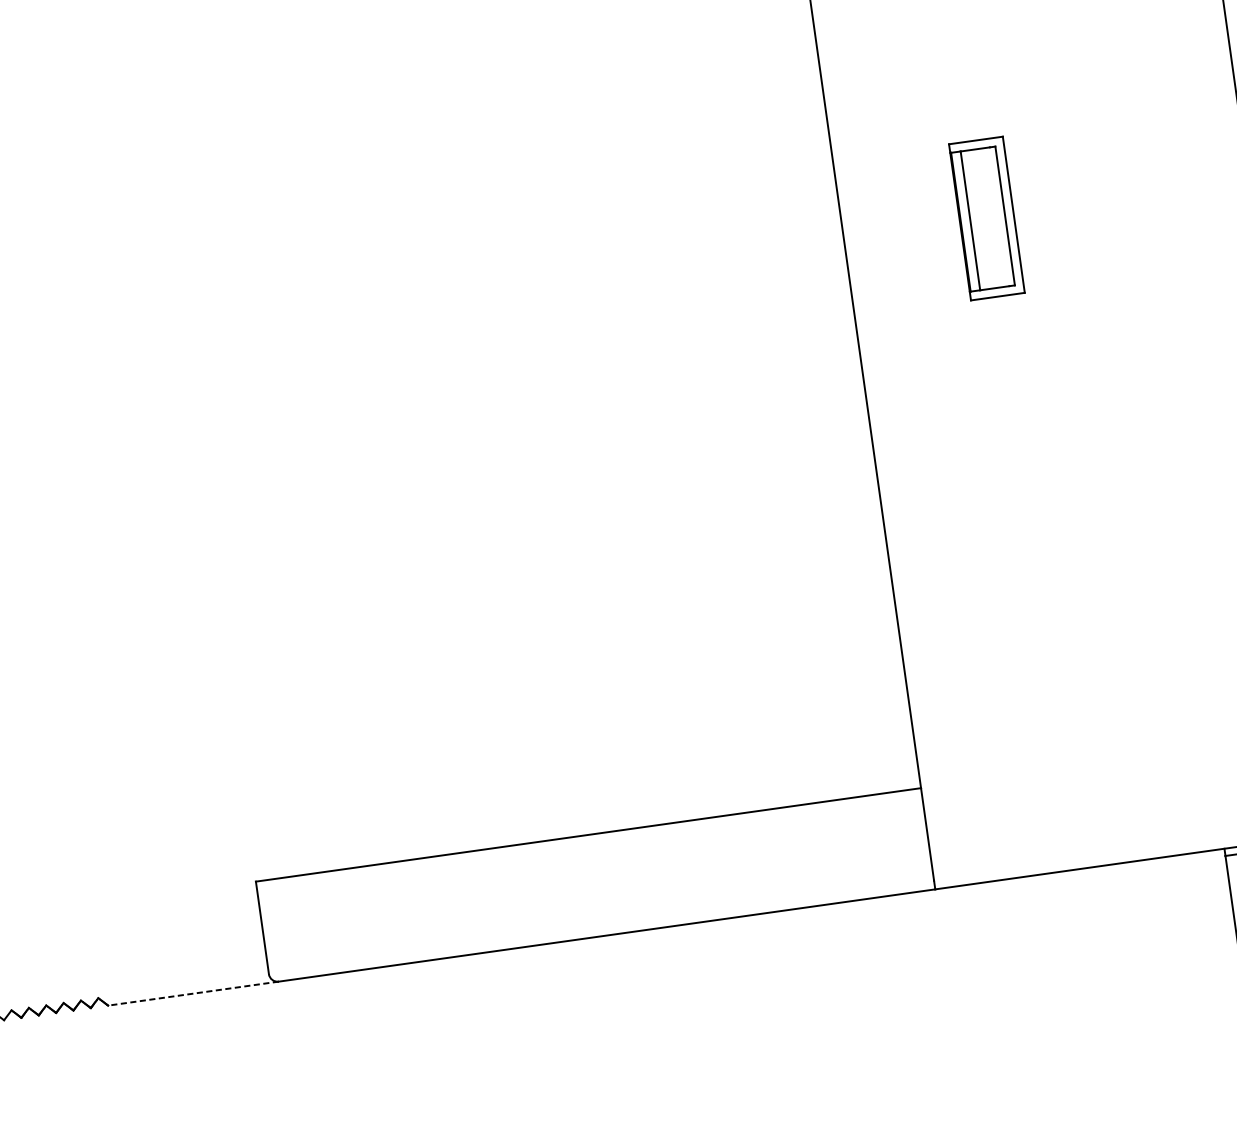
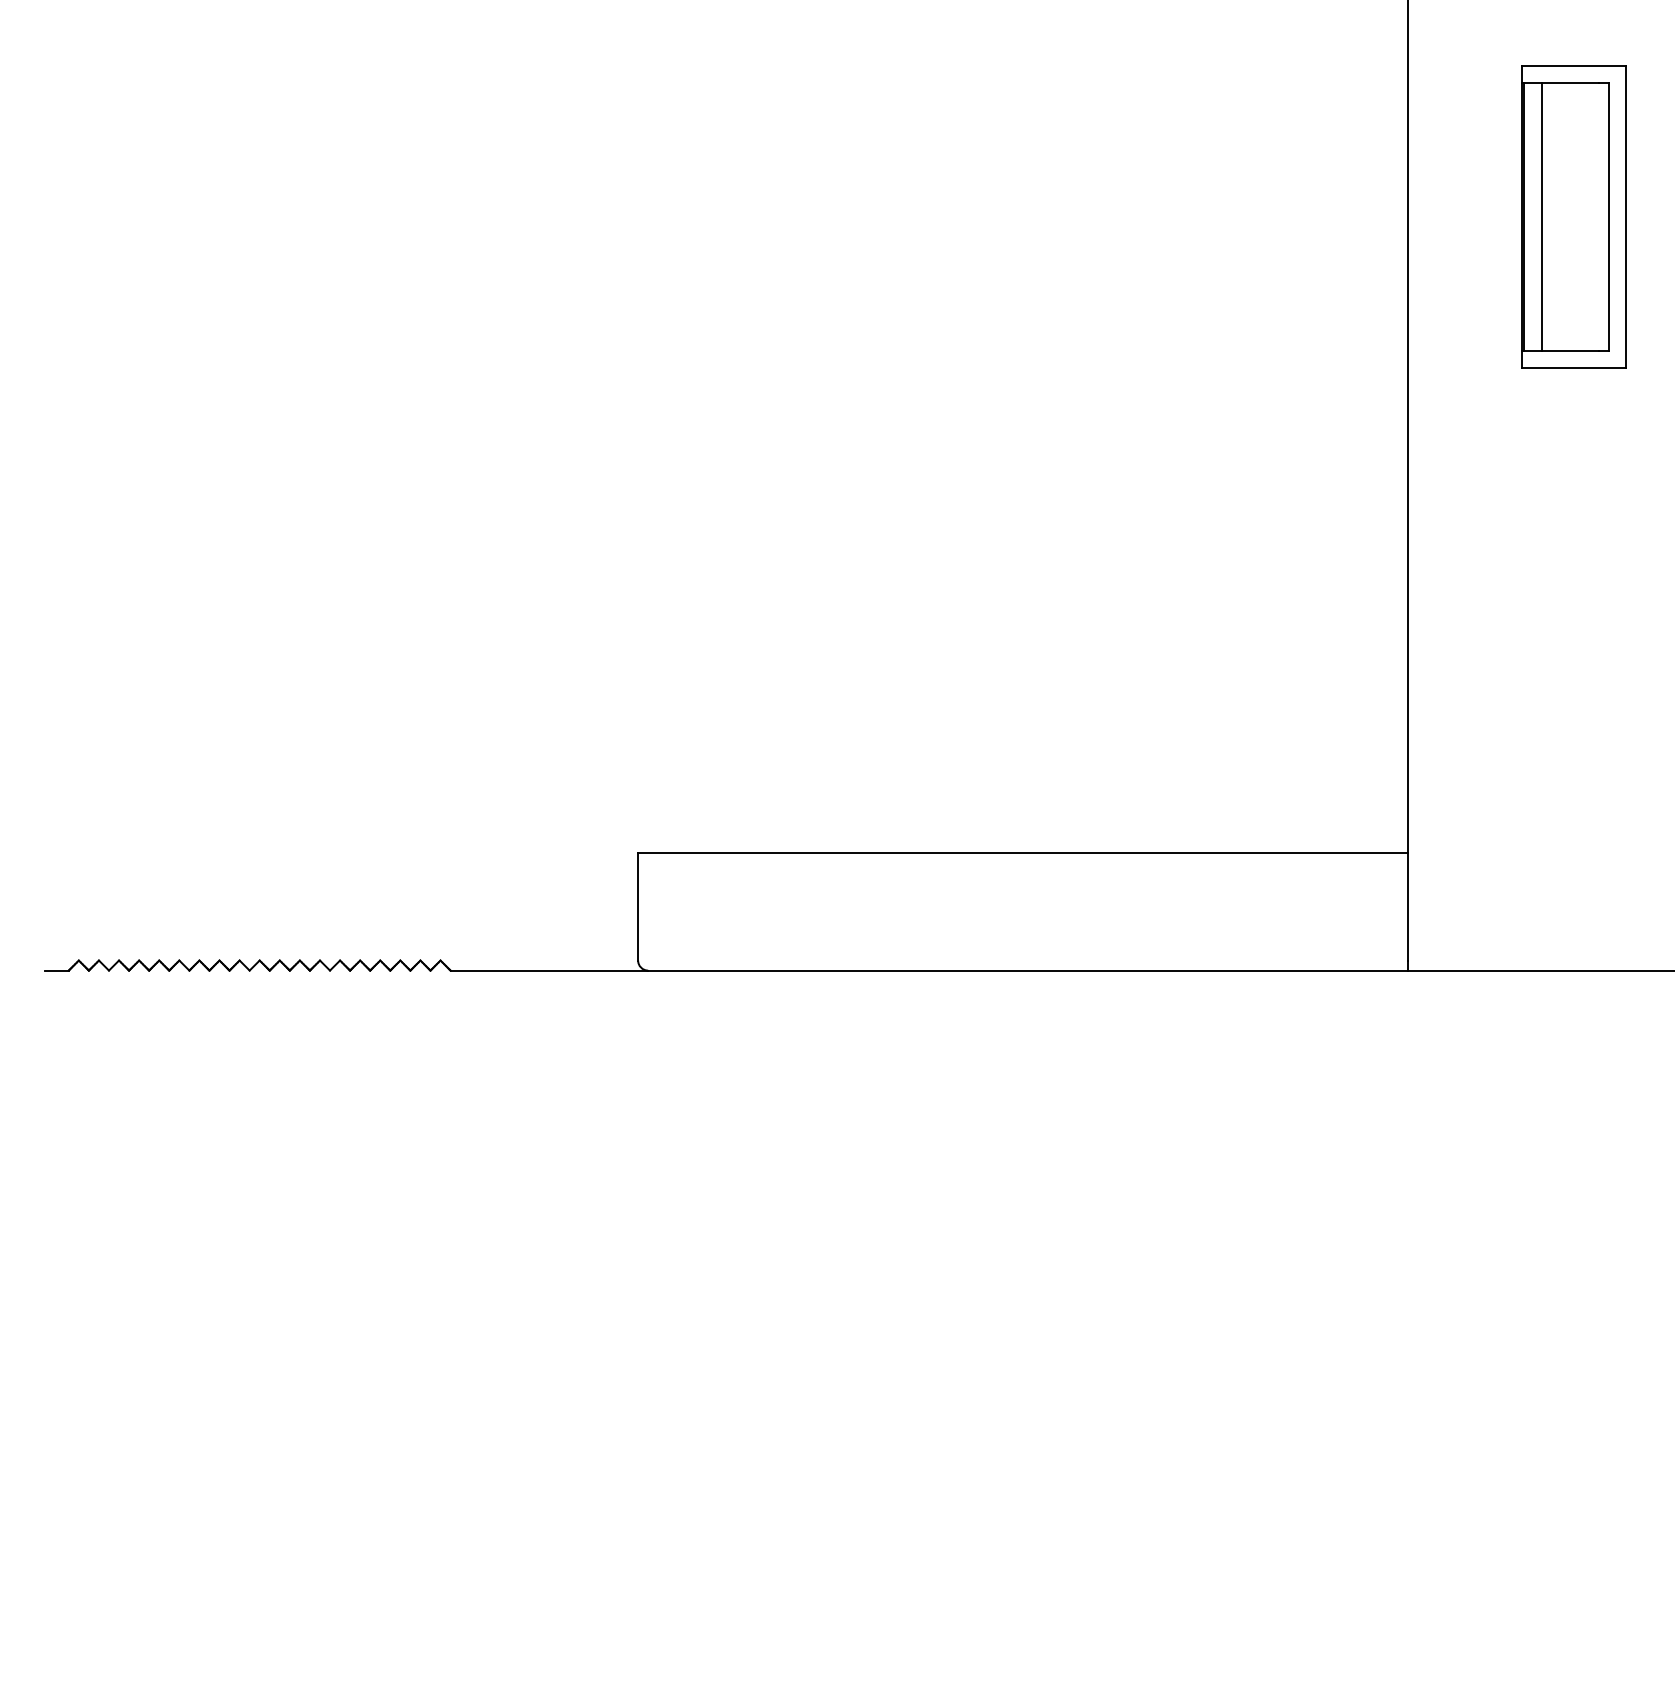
part: (986, 218) -> (1573, 216), size x1.67
line: (193, 993) -> (549, 970), dashed -> solid

